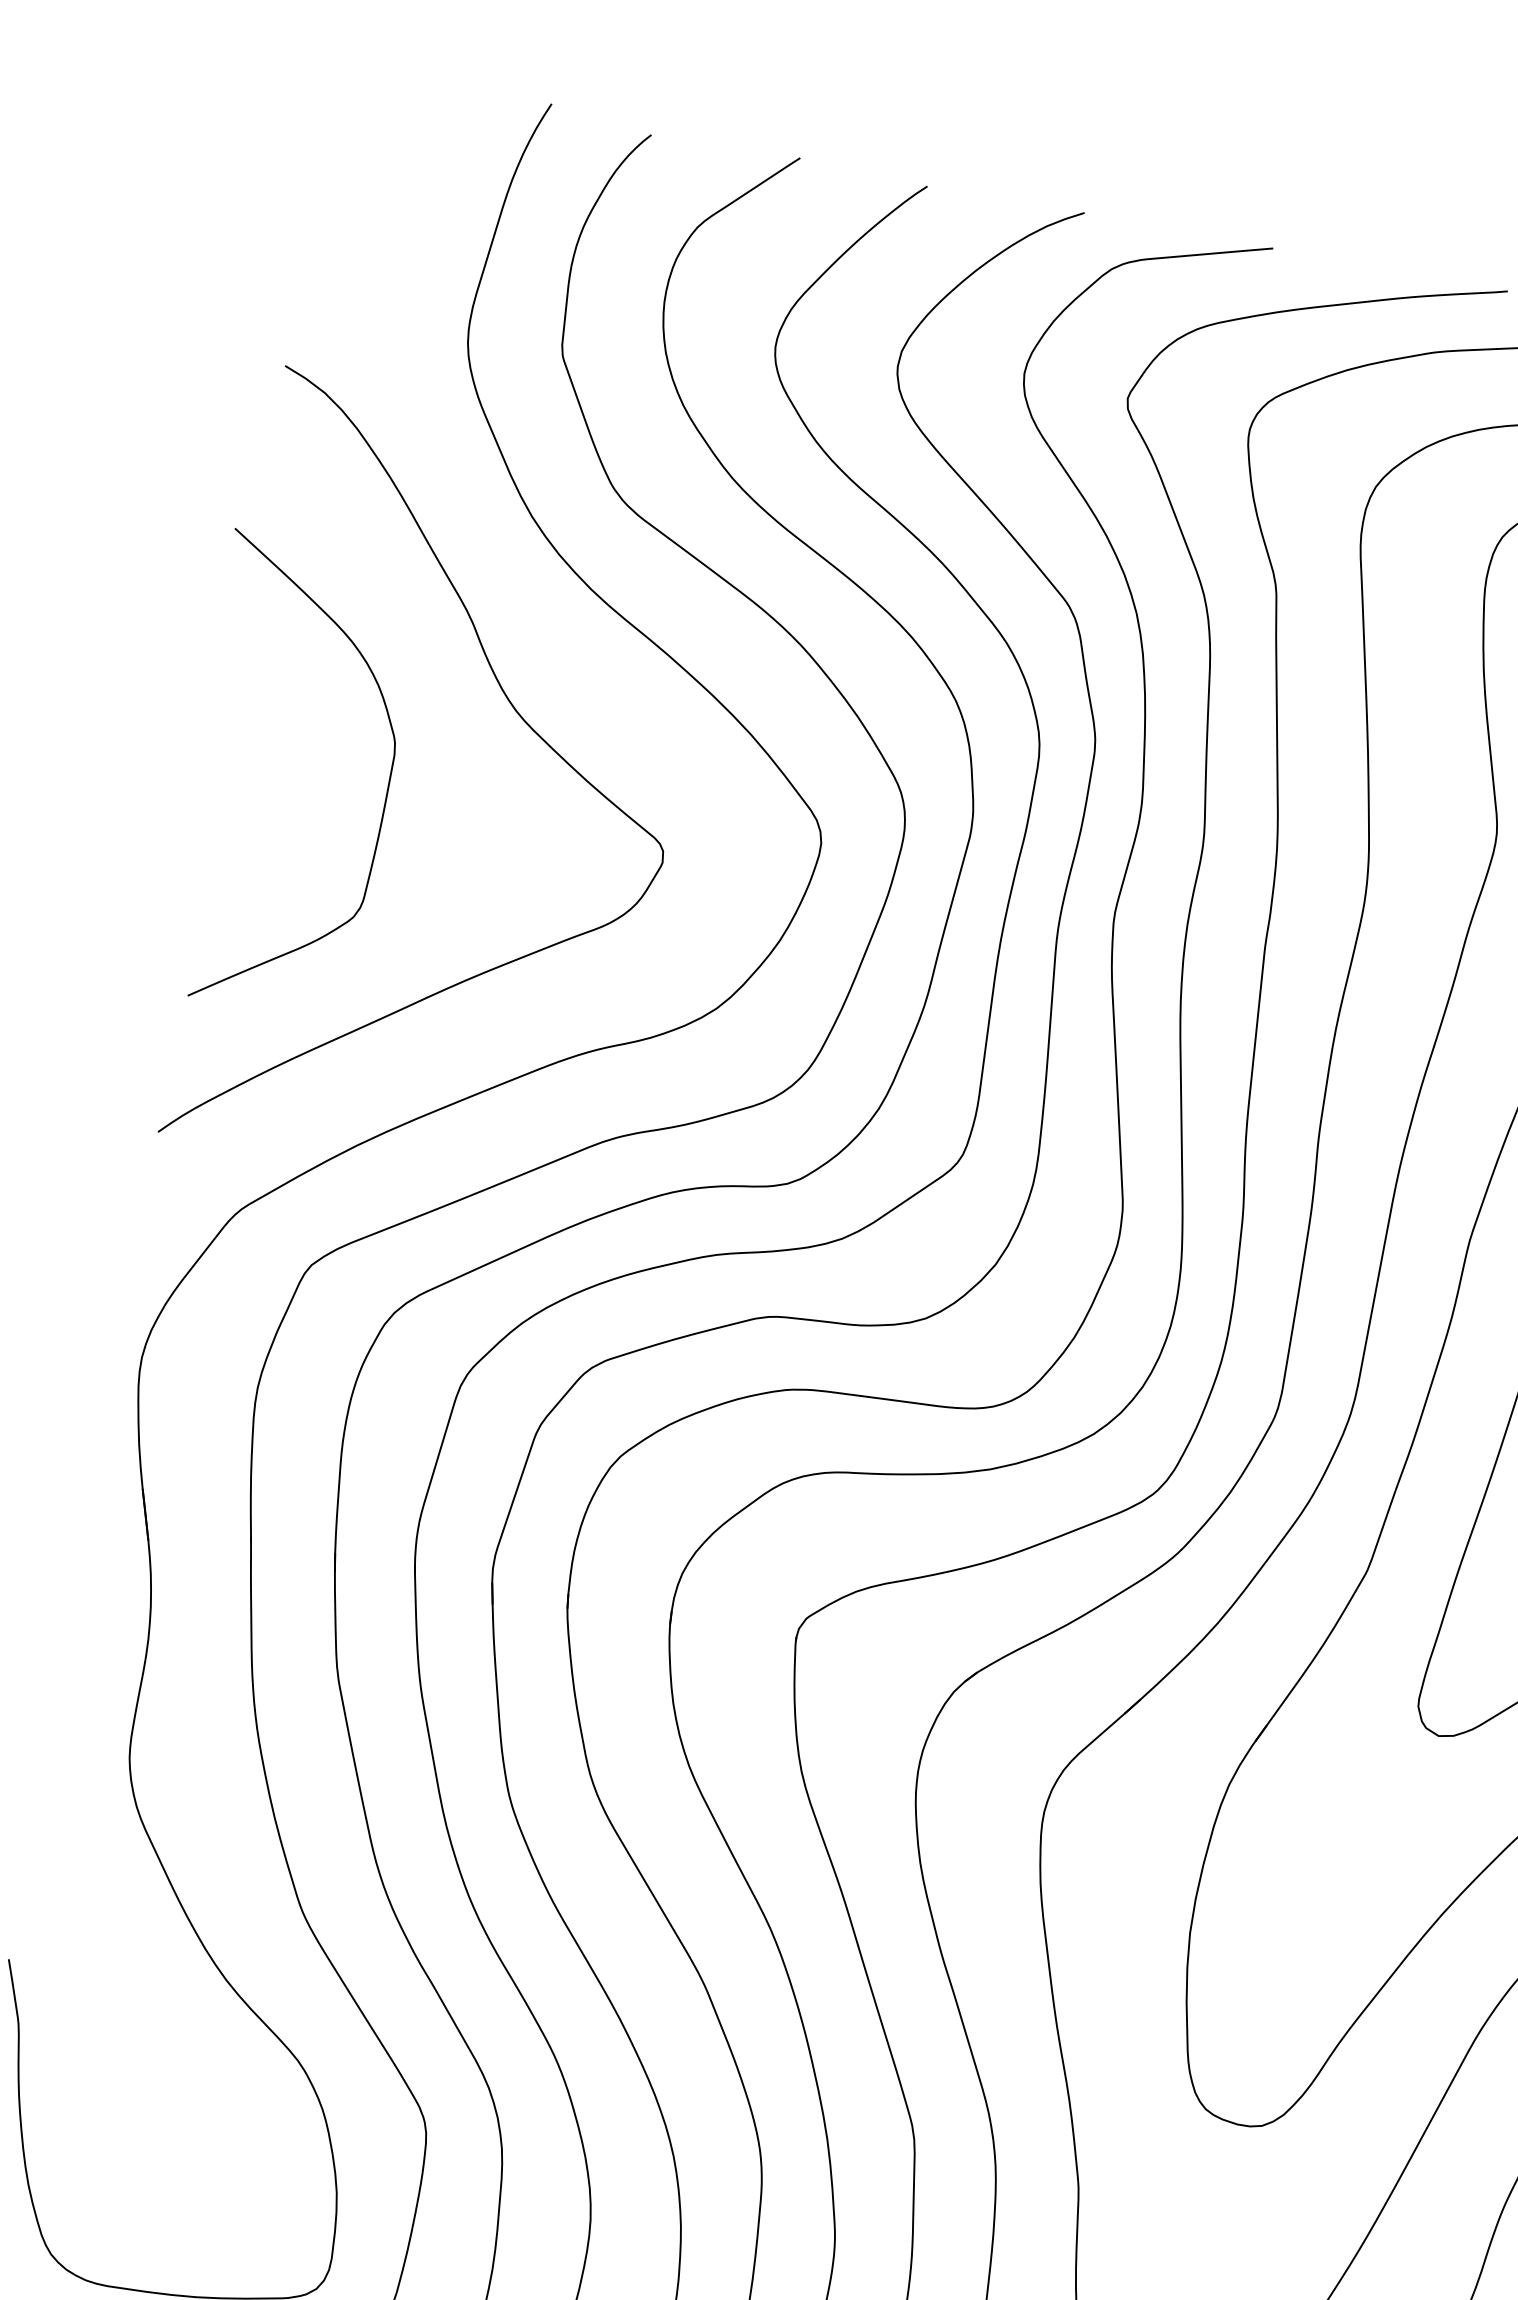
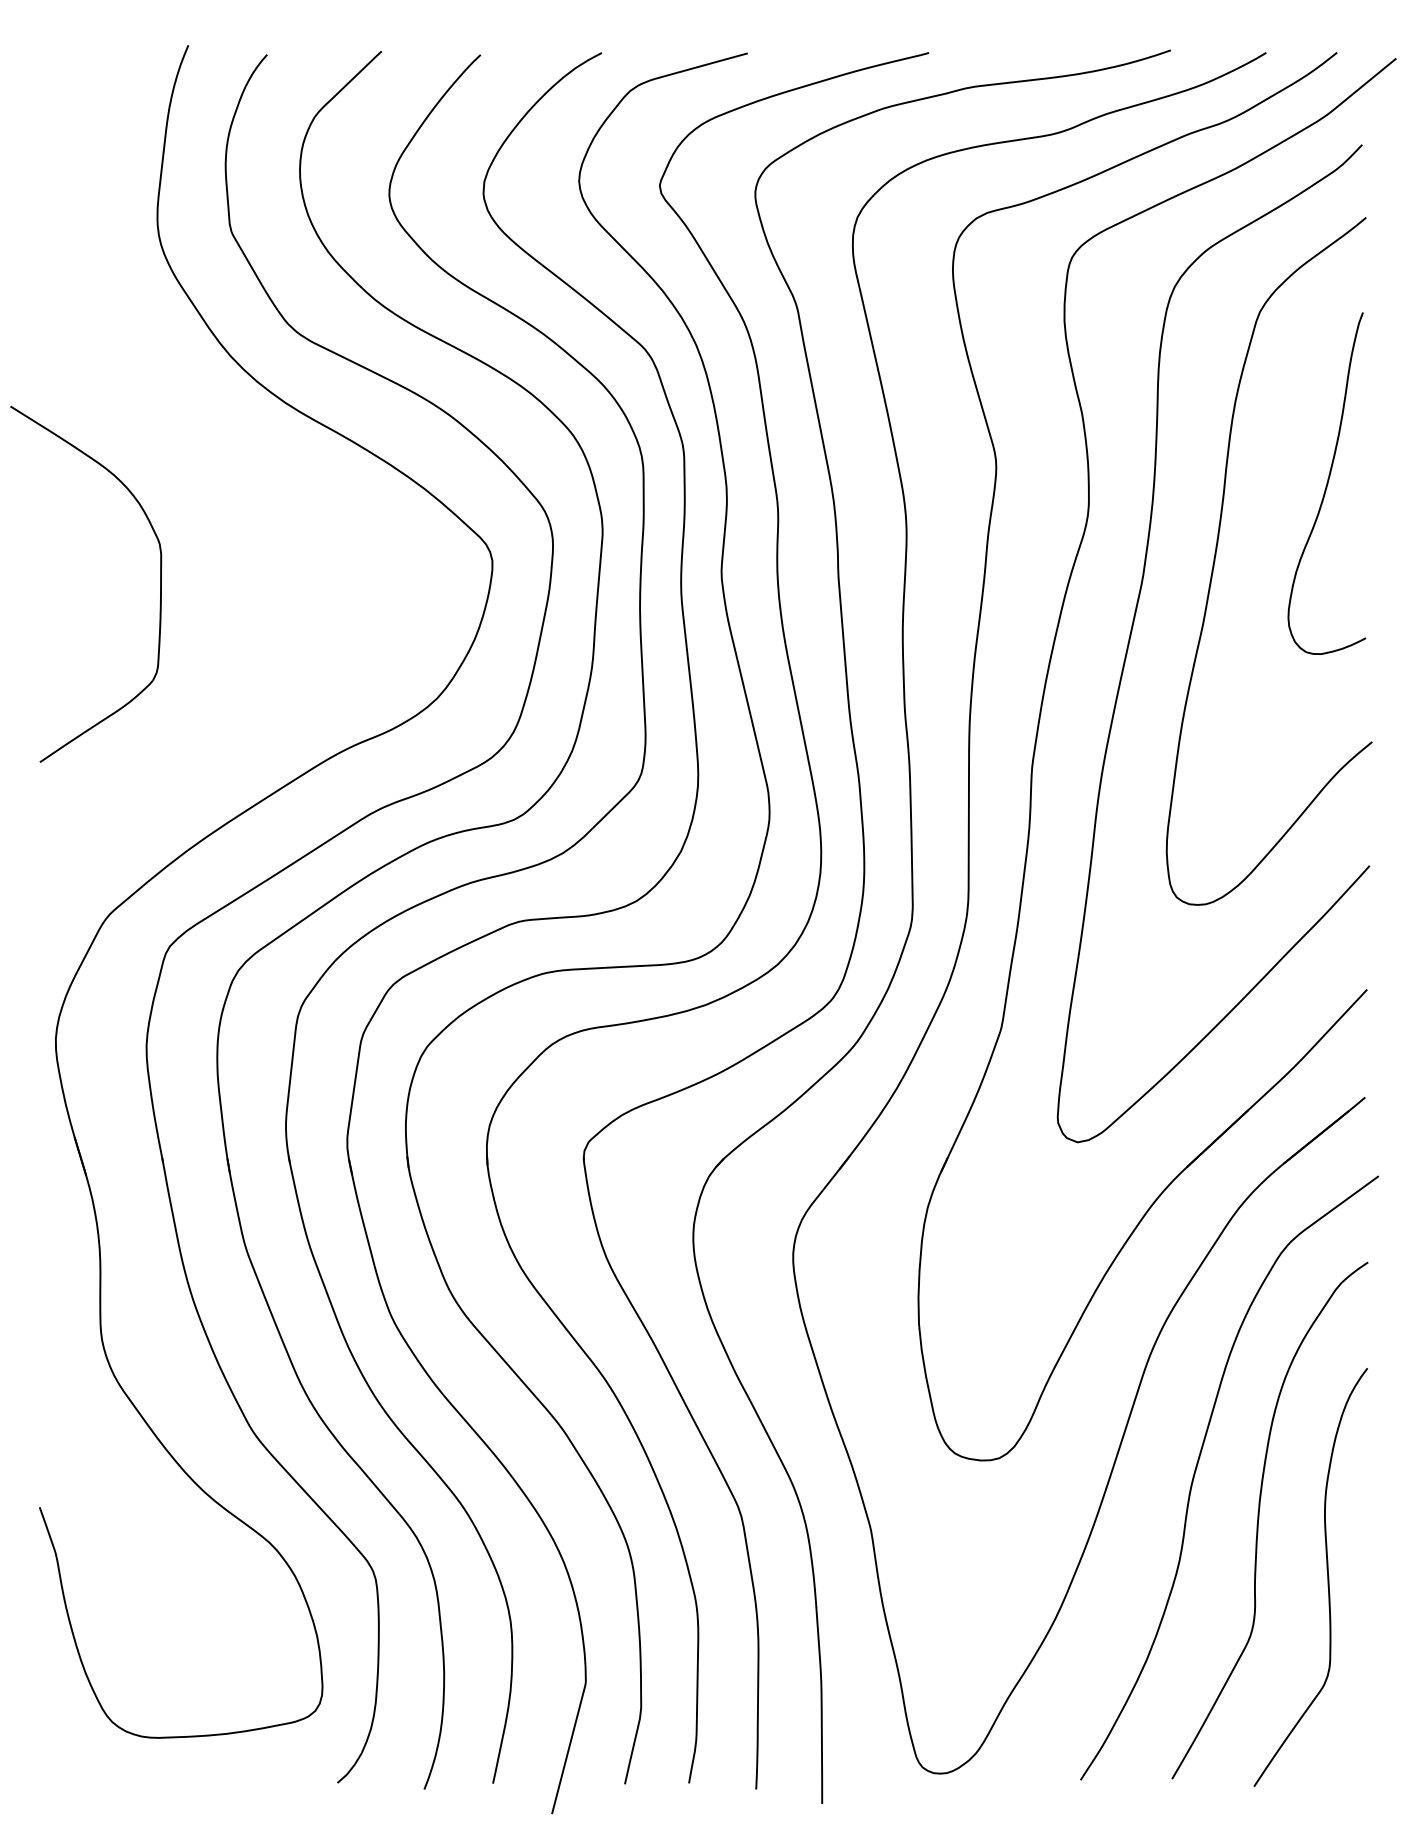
curve: (524, 722) -> (253, 511), removed

